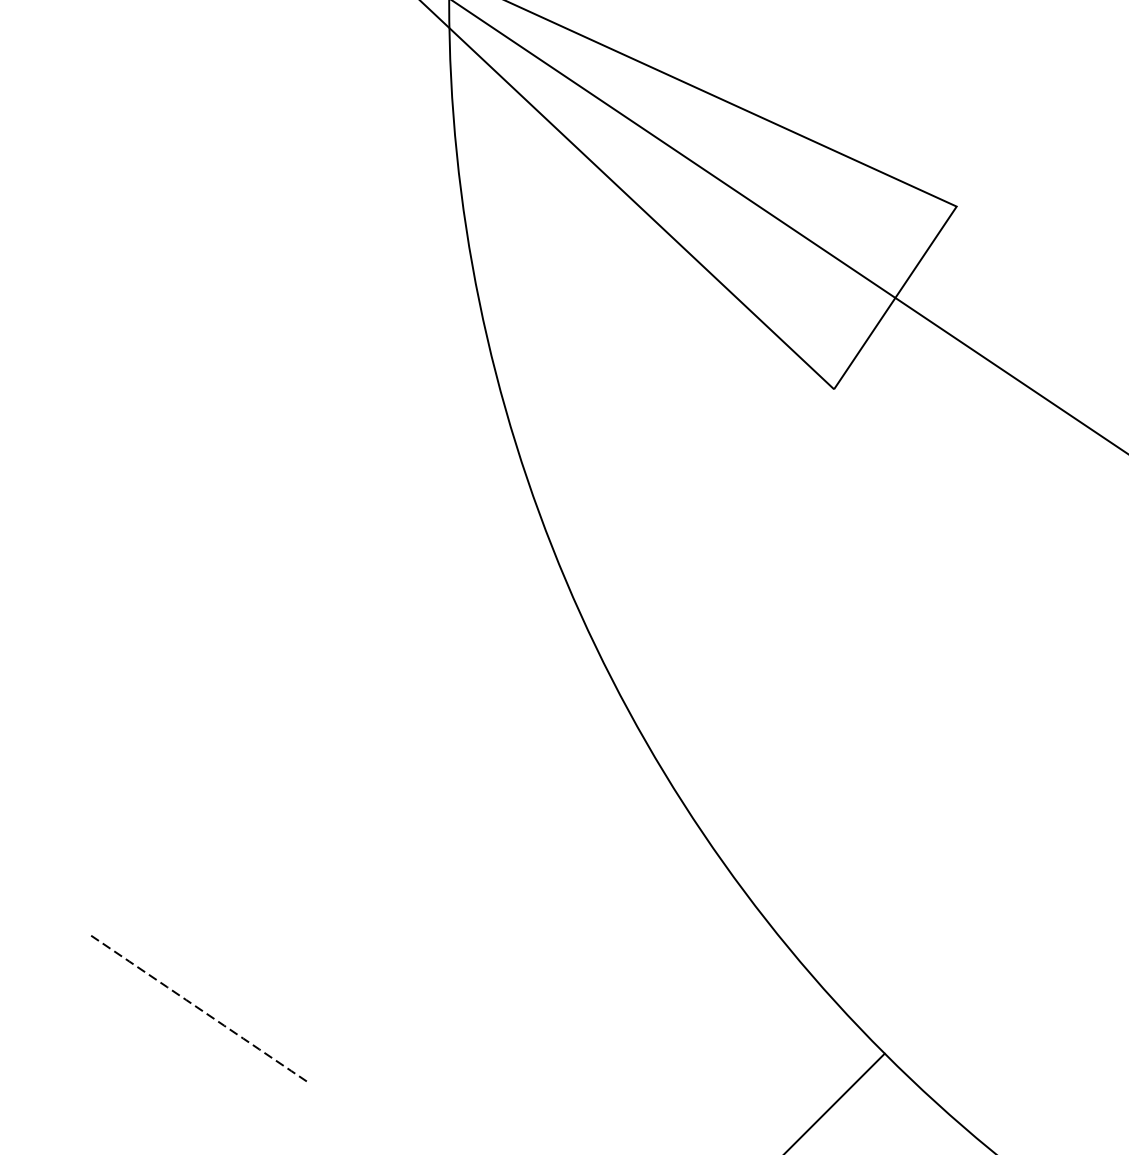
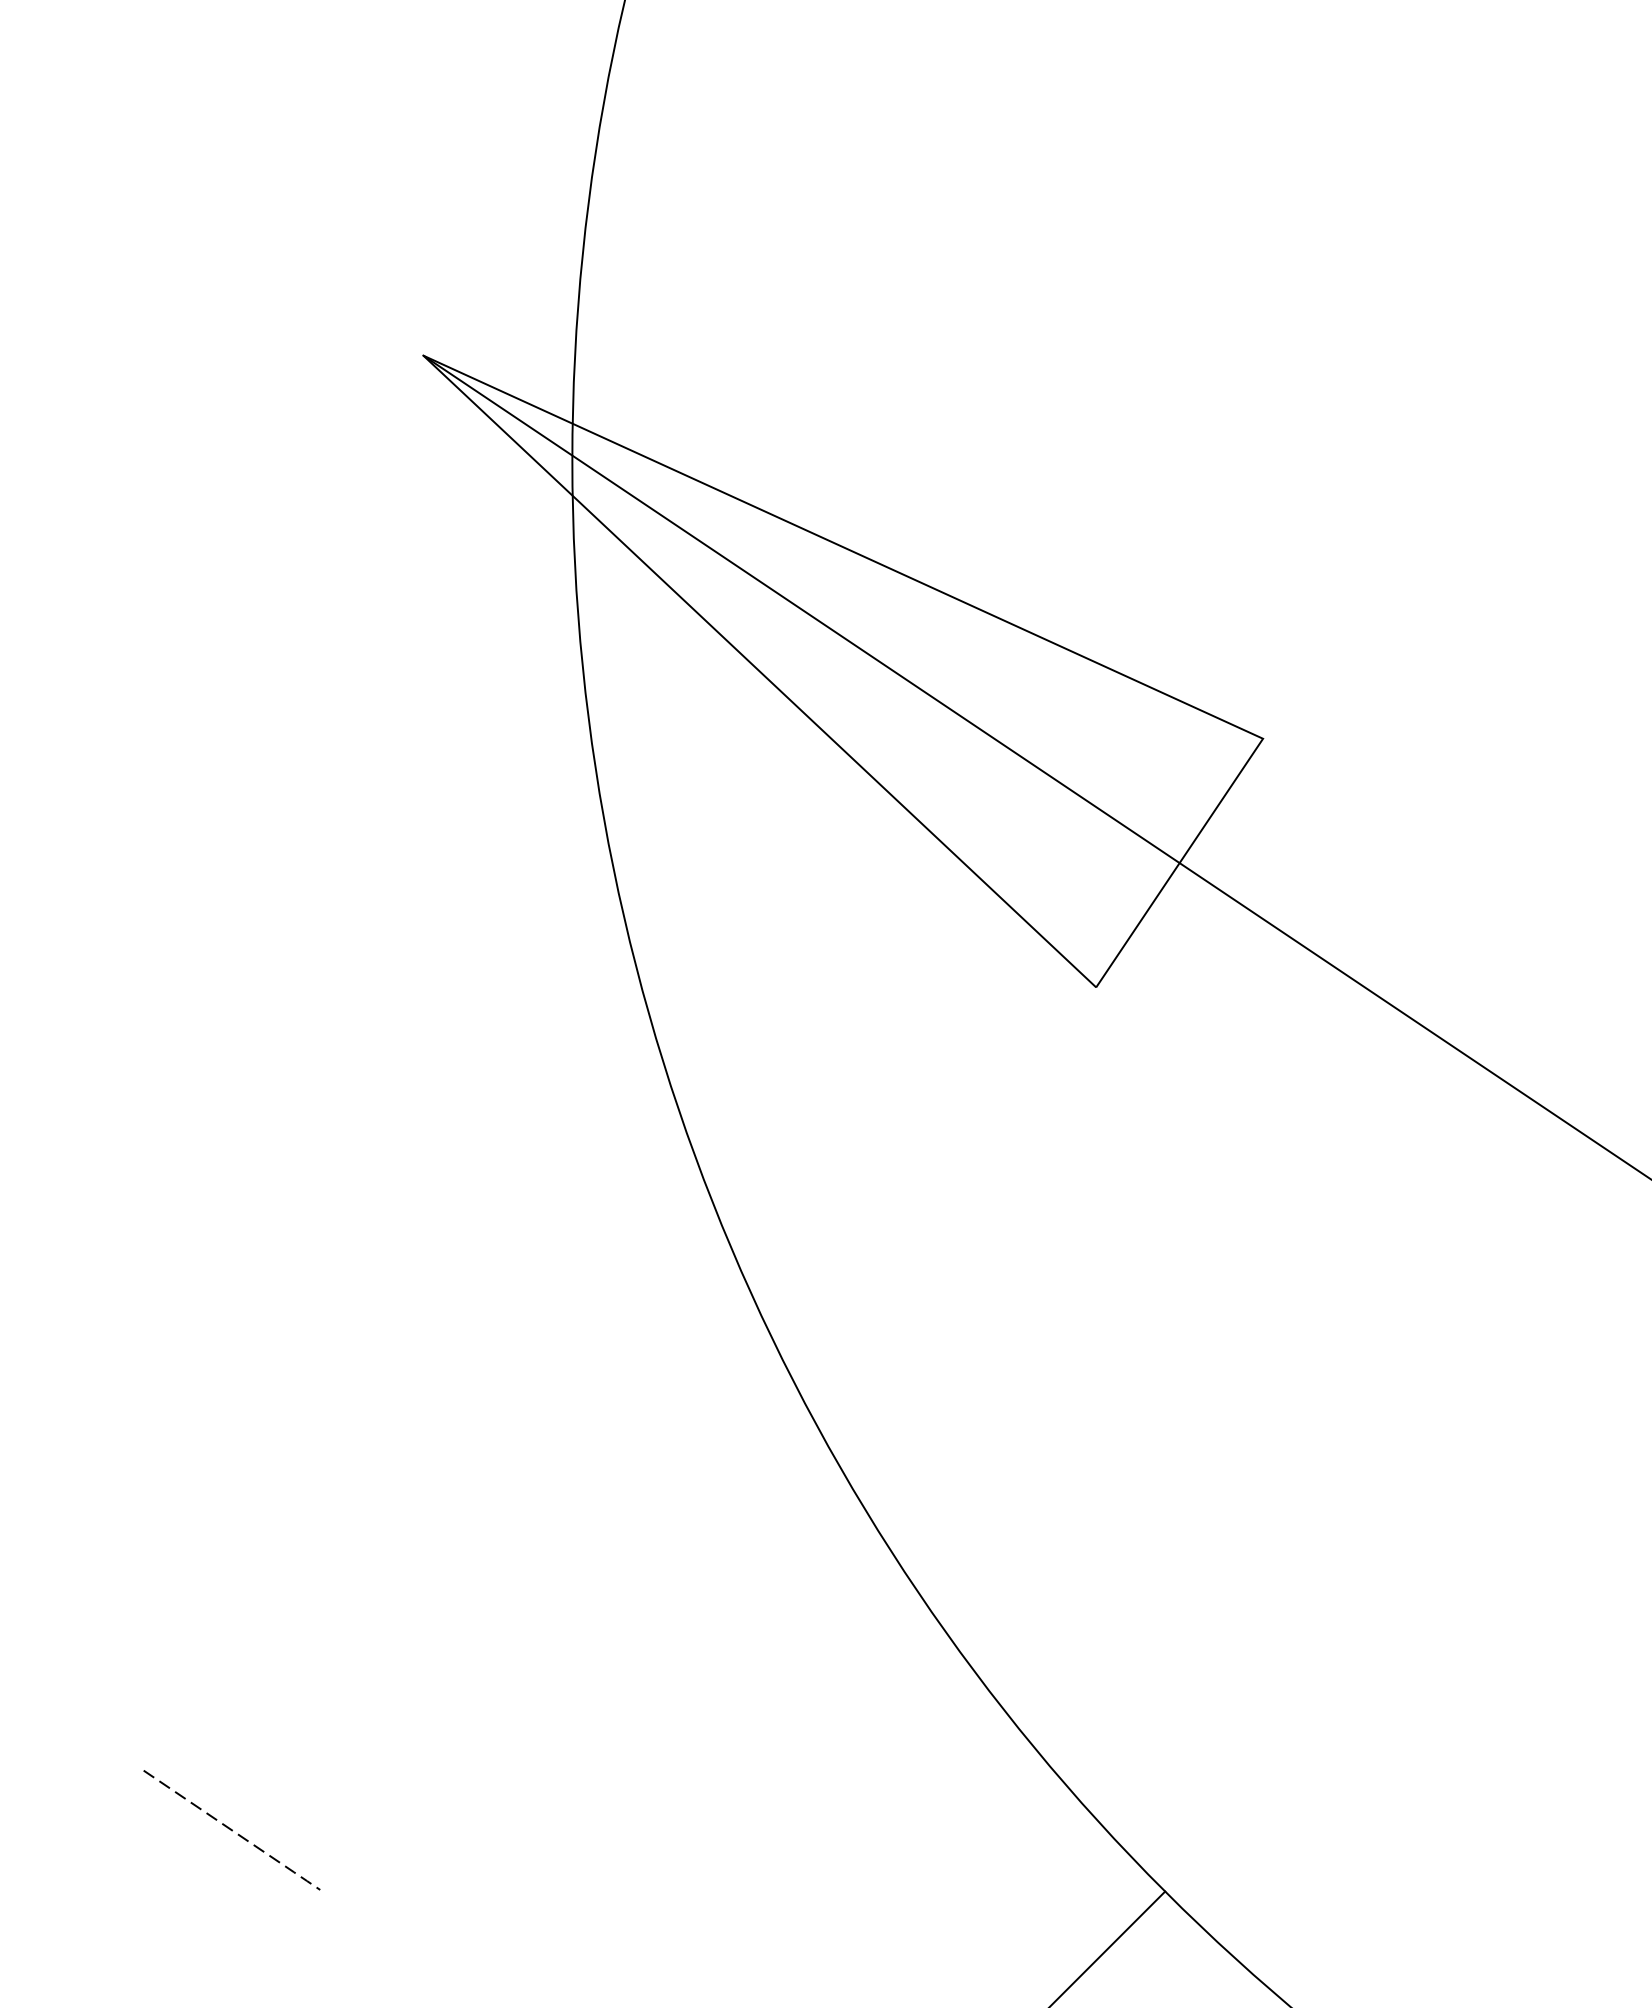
part: (198, 1008) -> (231, 1829), size x0.6

